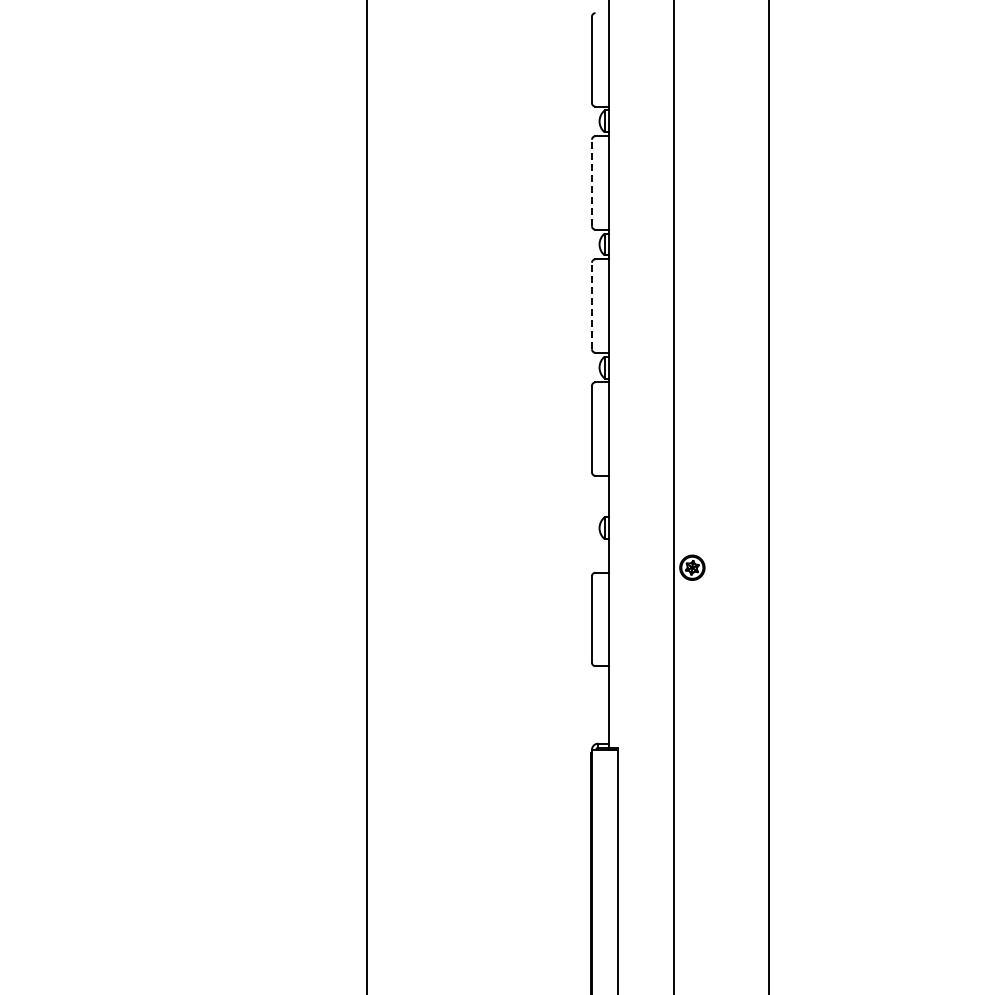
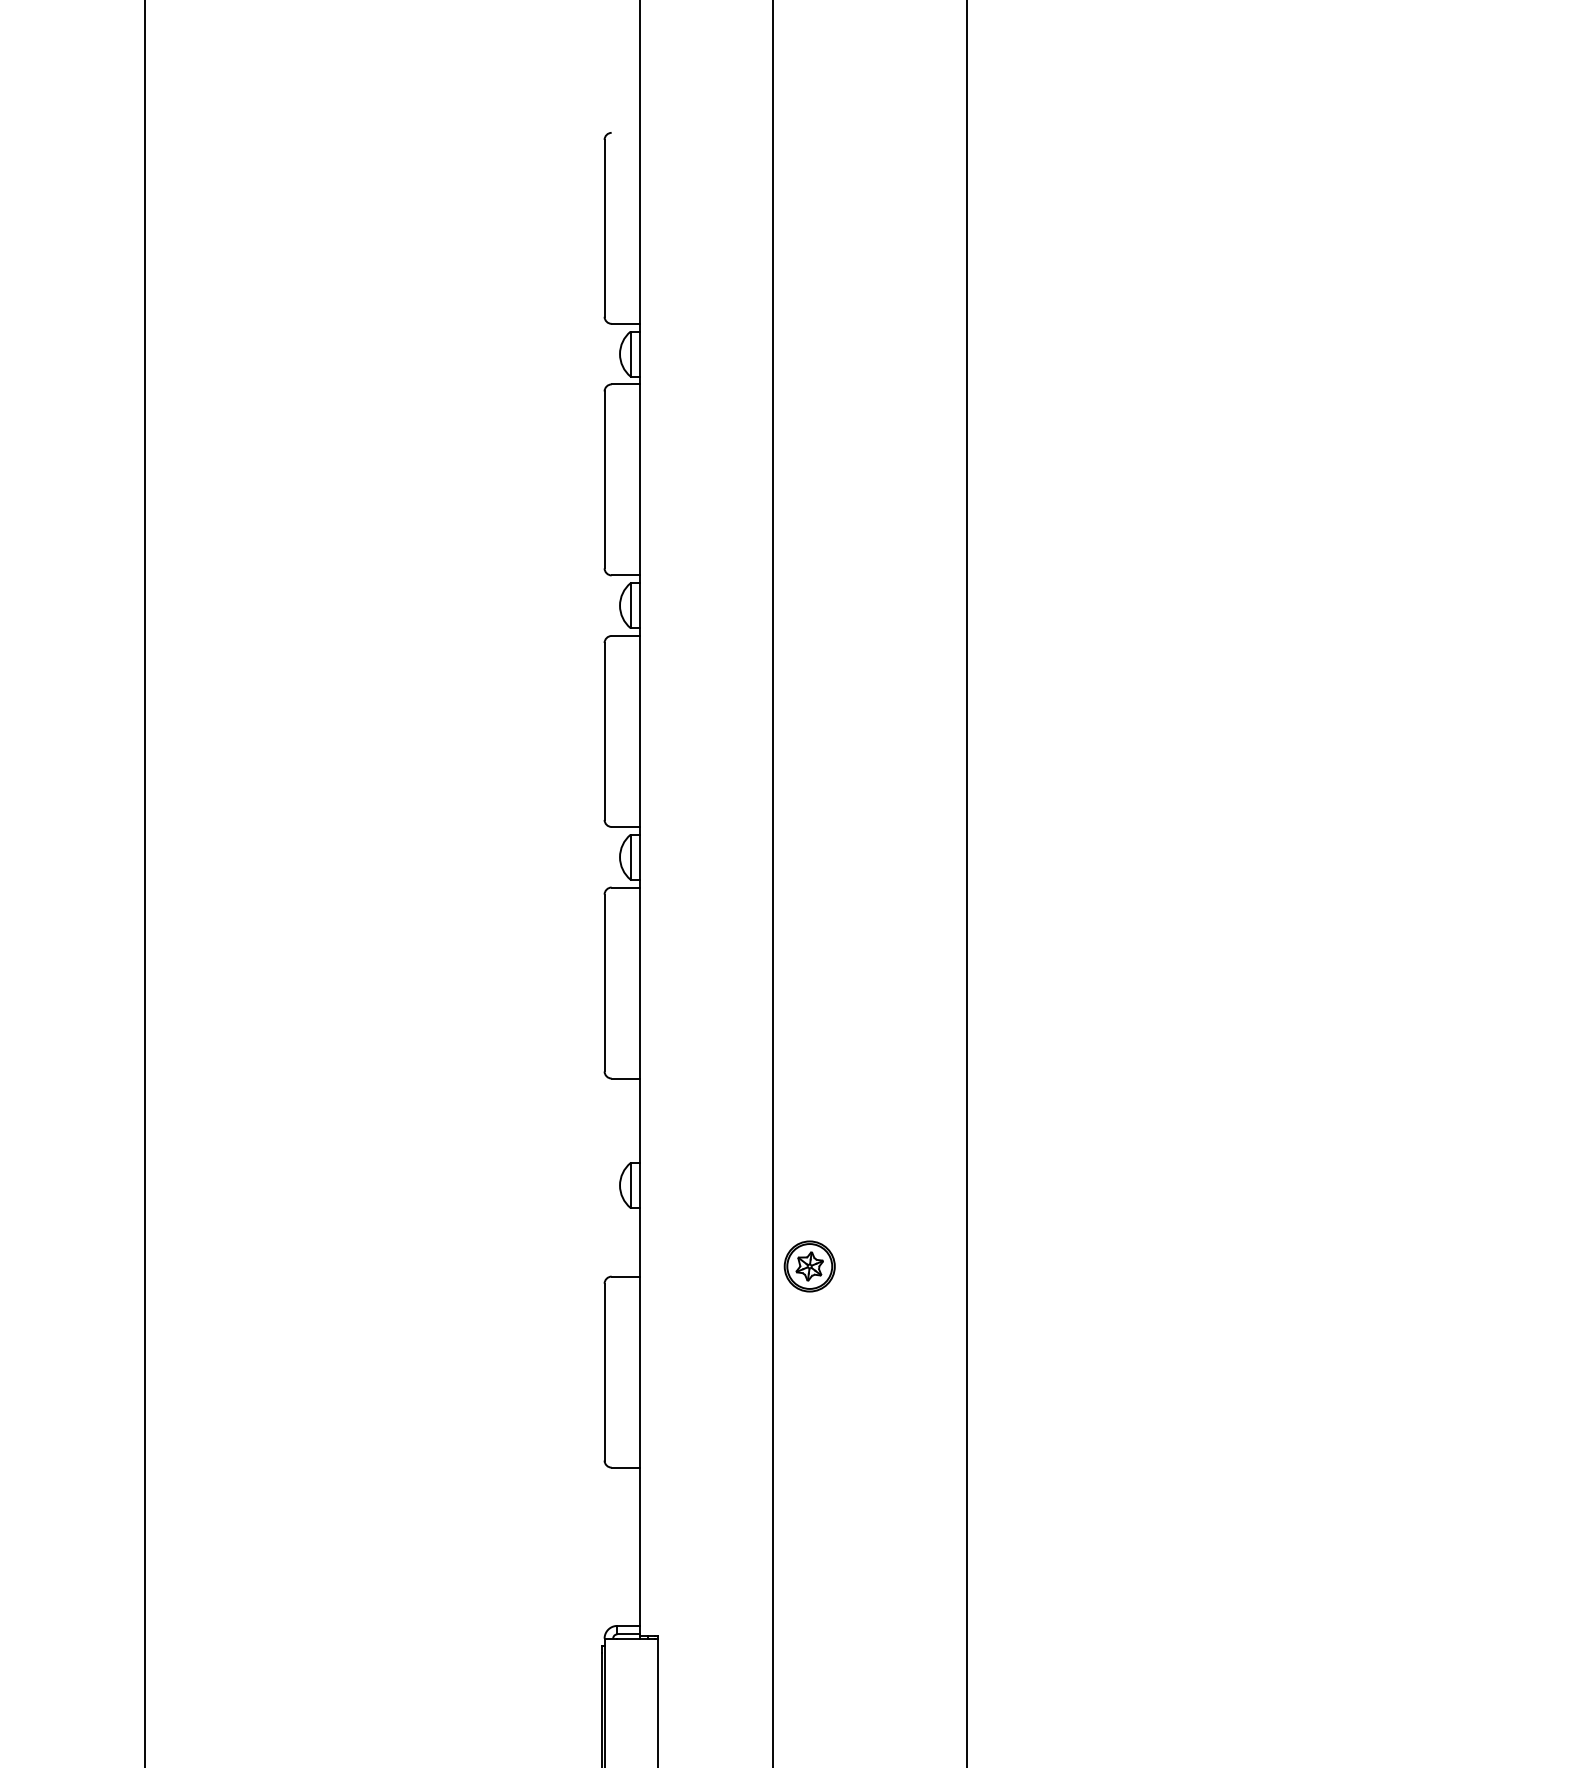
line: (592, 182) -> (605, 478), dashed -> solid
line: (592, 305) -> (605, 730), dashed -> solid

